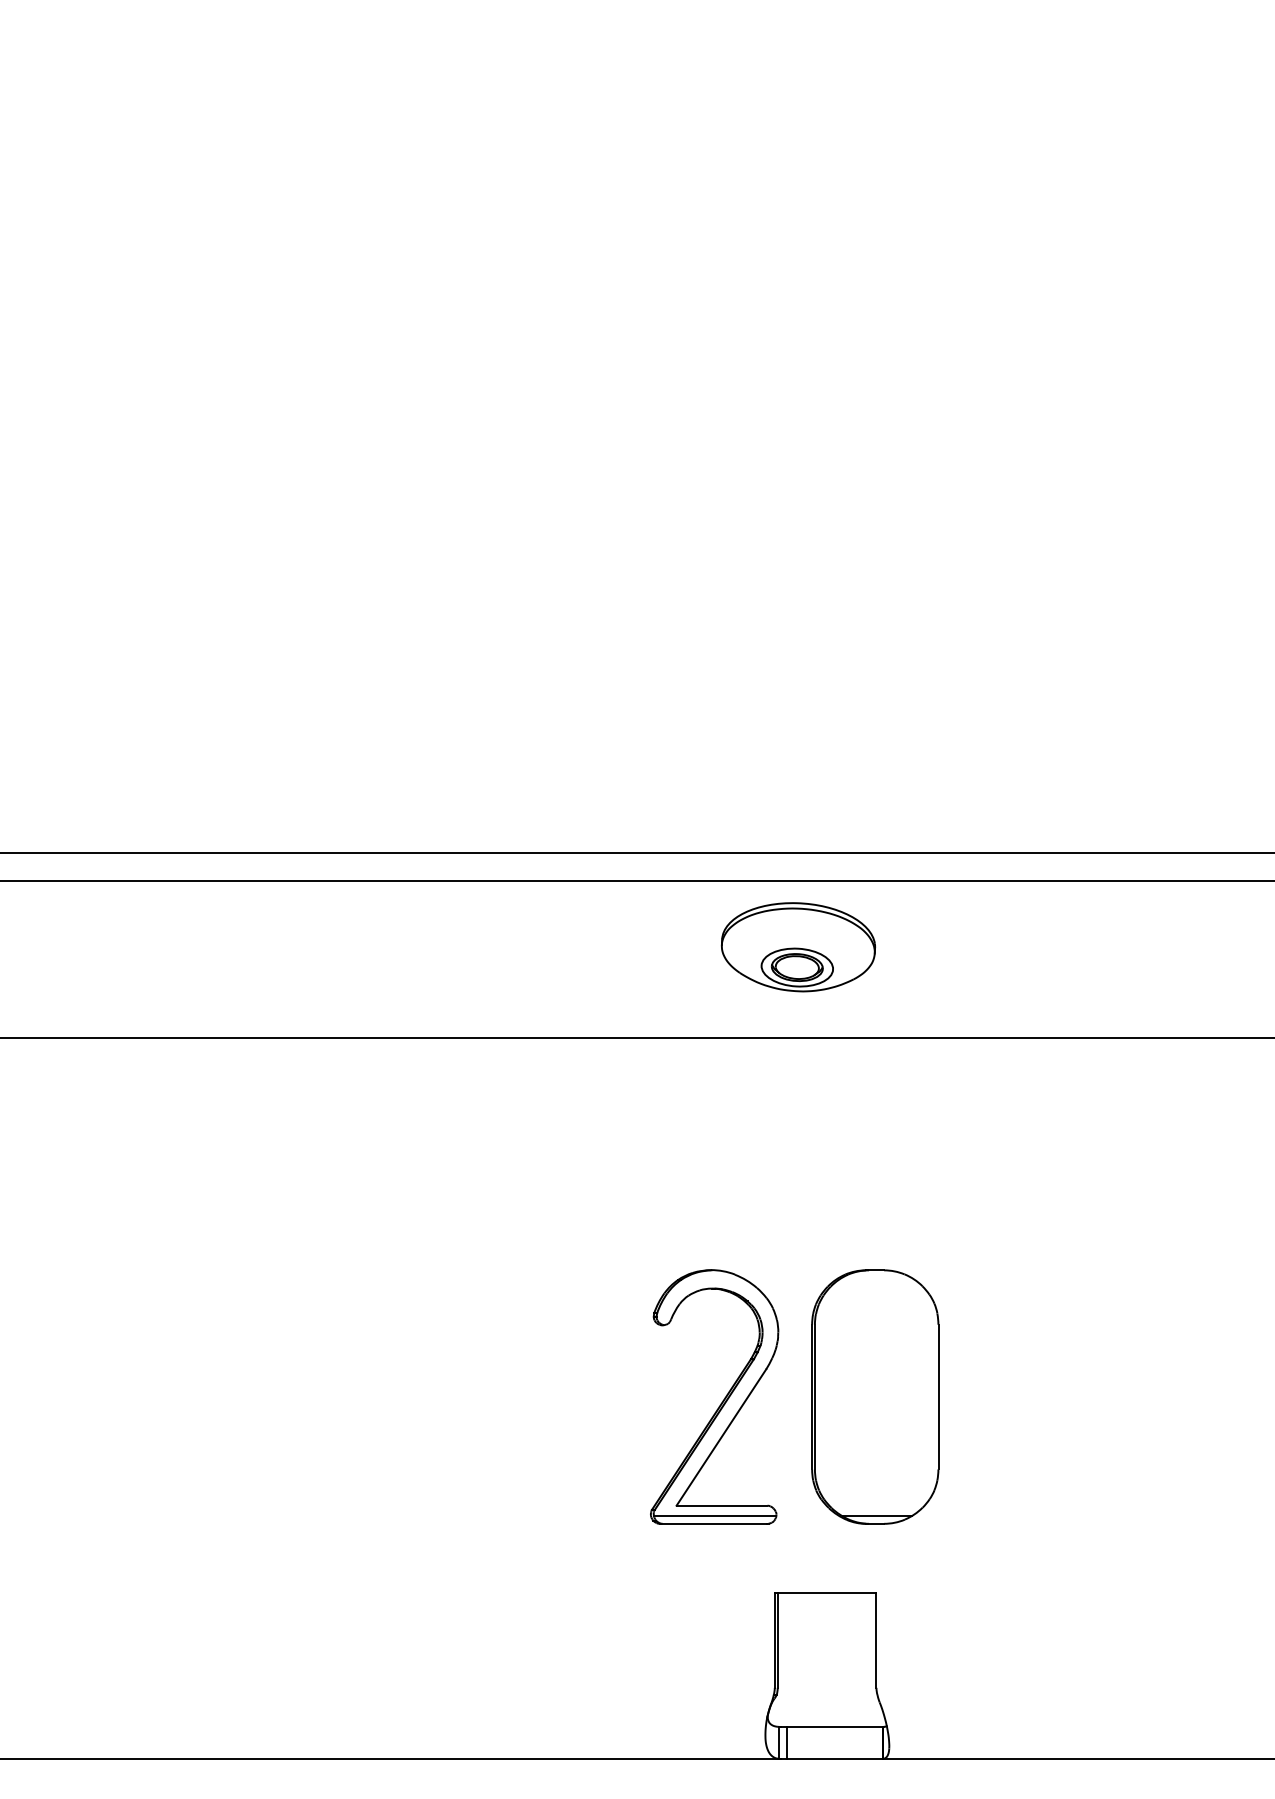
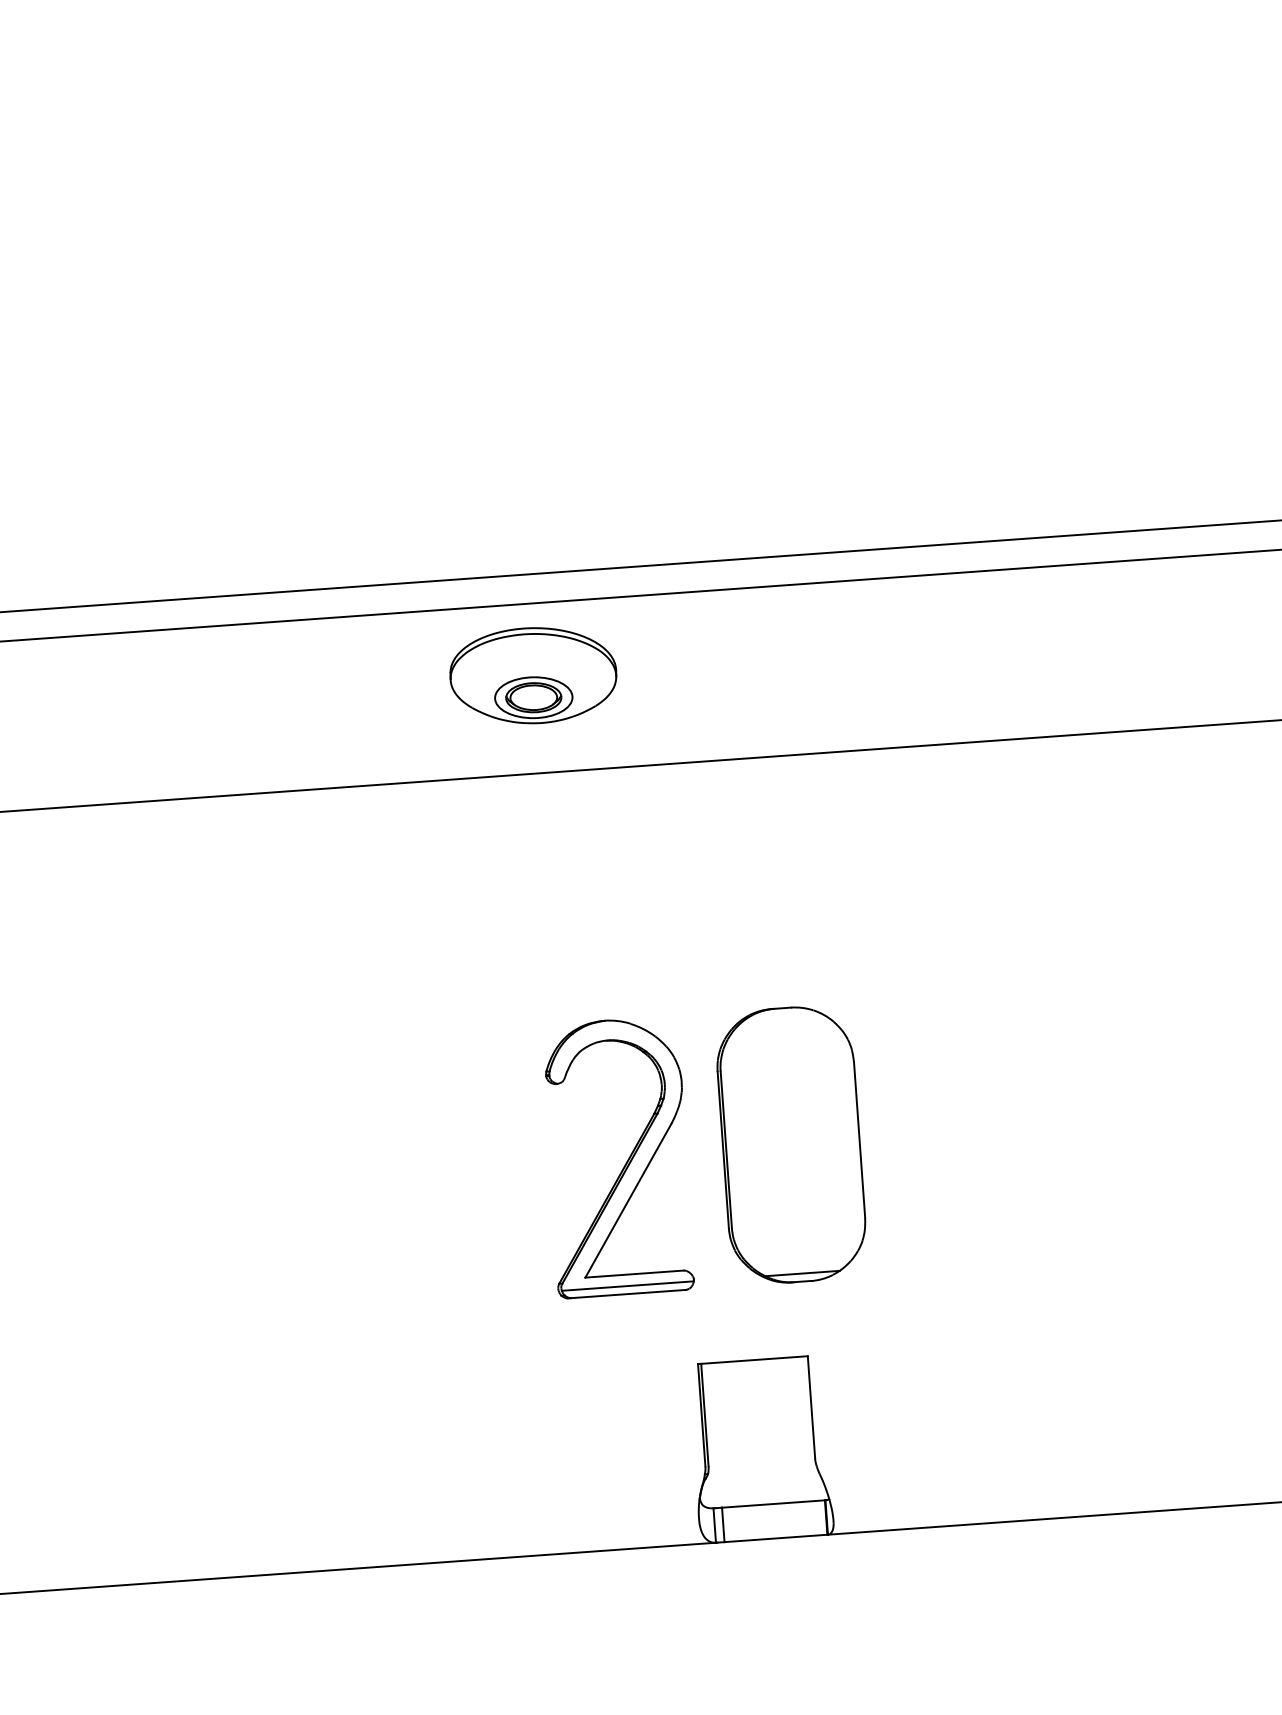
part: (798, 947) -> (533, 675), moved

